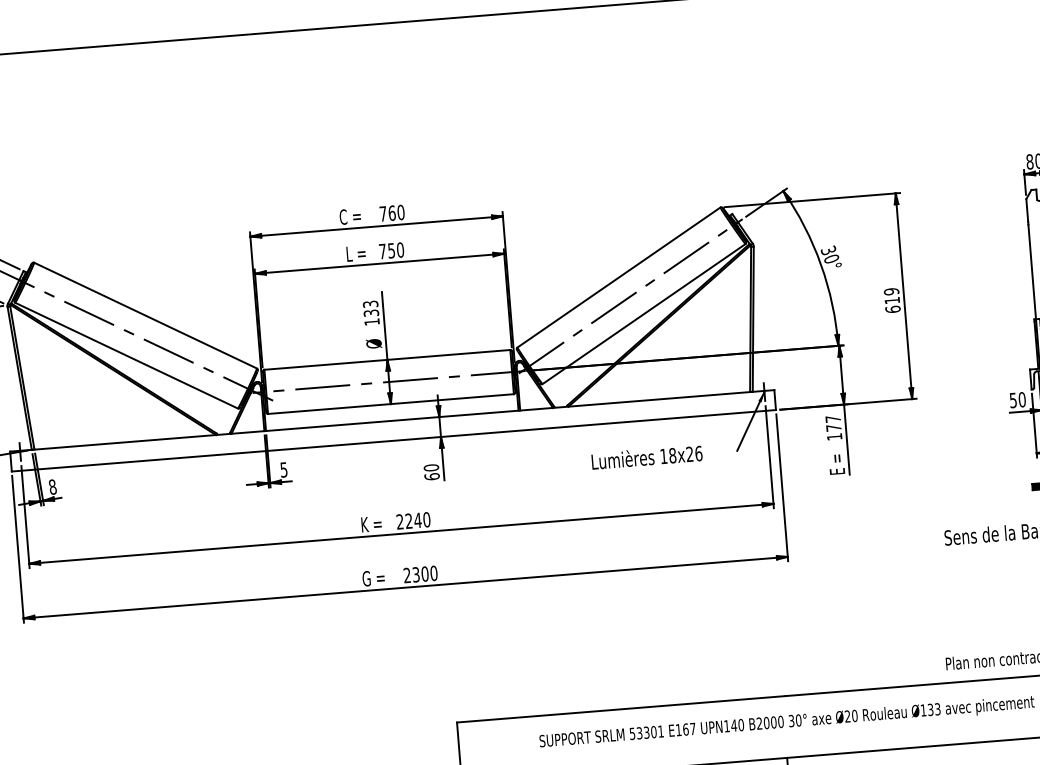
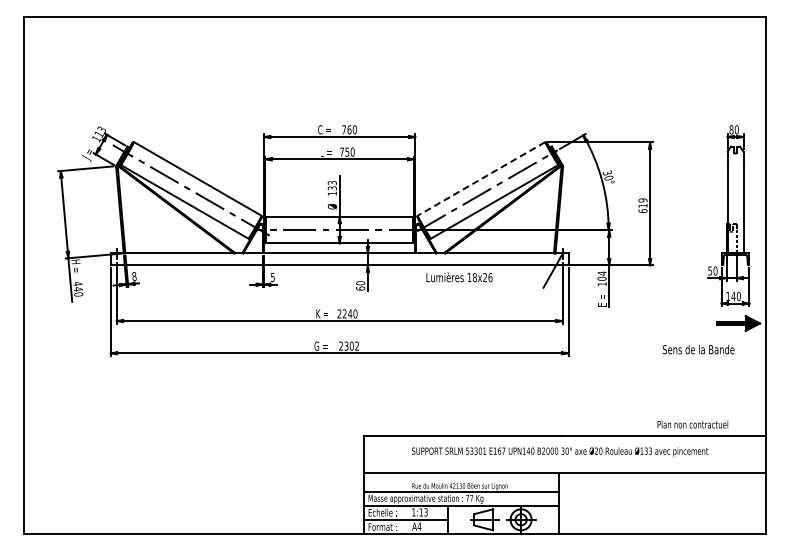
line: (619, 276) -> (481, 178), solid -> dashed
text: (832, 422) -> (601, 275), 177 -> 104
text: (647, 457) -> (459, 277), moved
text: (434, 572) -> (357, 345), 2300 -> 2302

